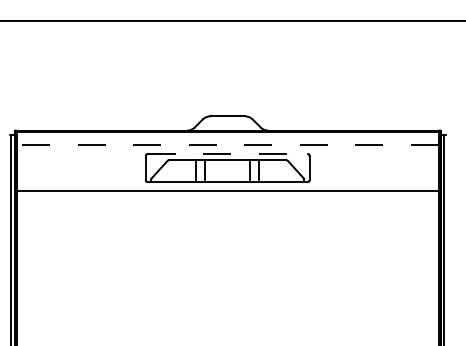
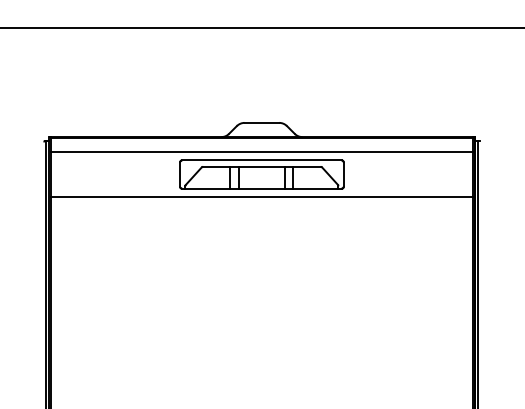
line: (227, 144) -> (261, 151), dashed -> solid
line: (227, 153) -> (261, 160), dashed -> solid

